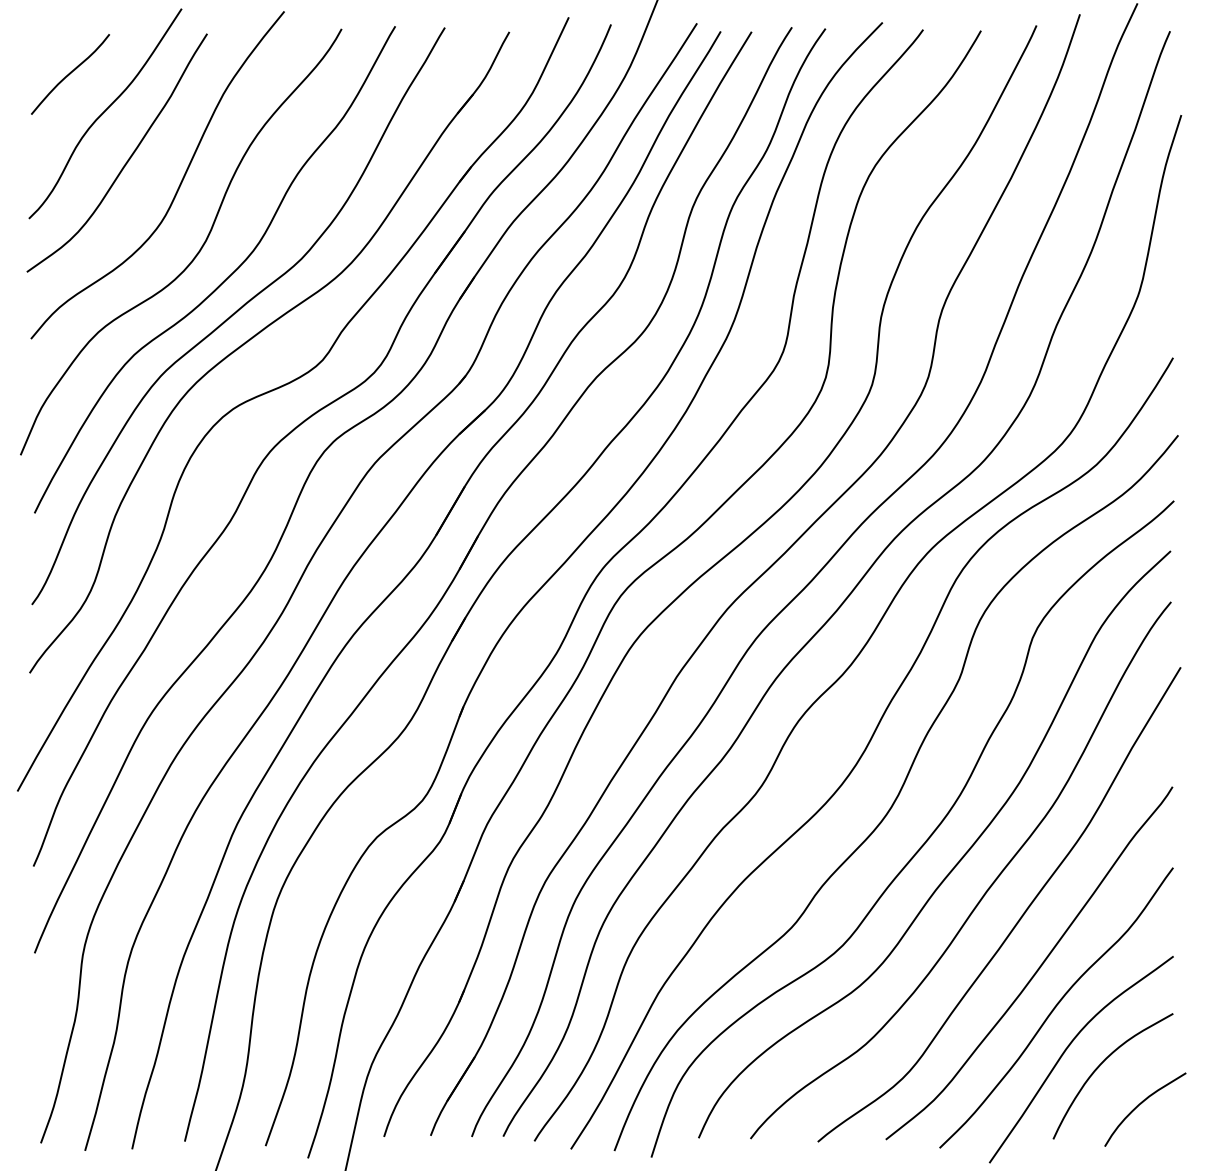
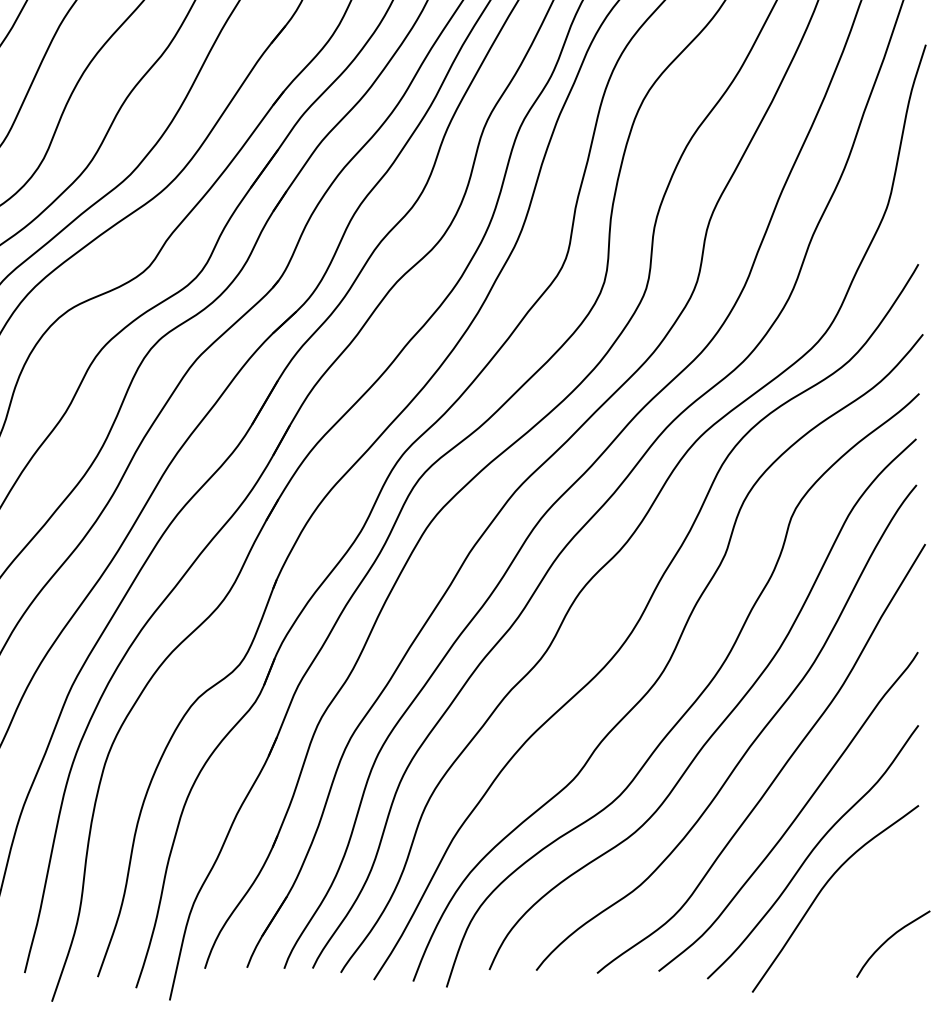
curve: (1099, 1067) -> (851, 906), removed

